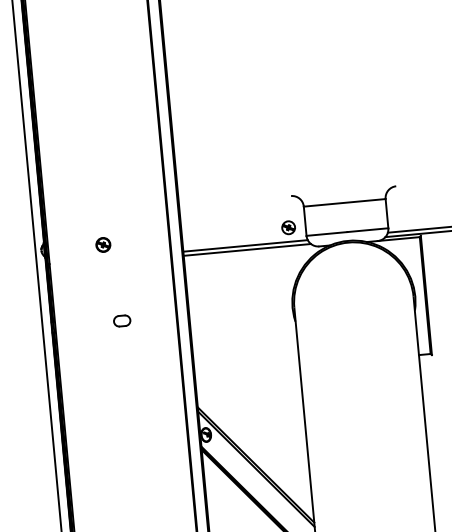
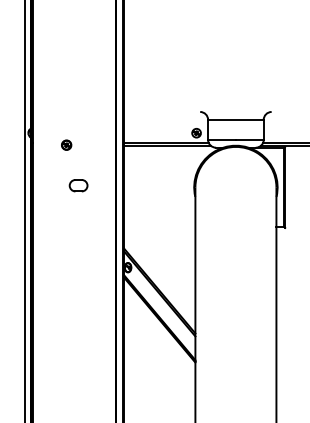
part: (103, 243) -> (66, 144), moved
part: (122, 320) -> (78, 185), size x1.6

